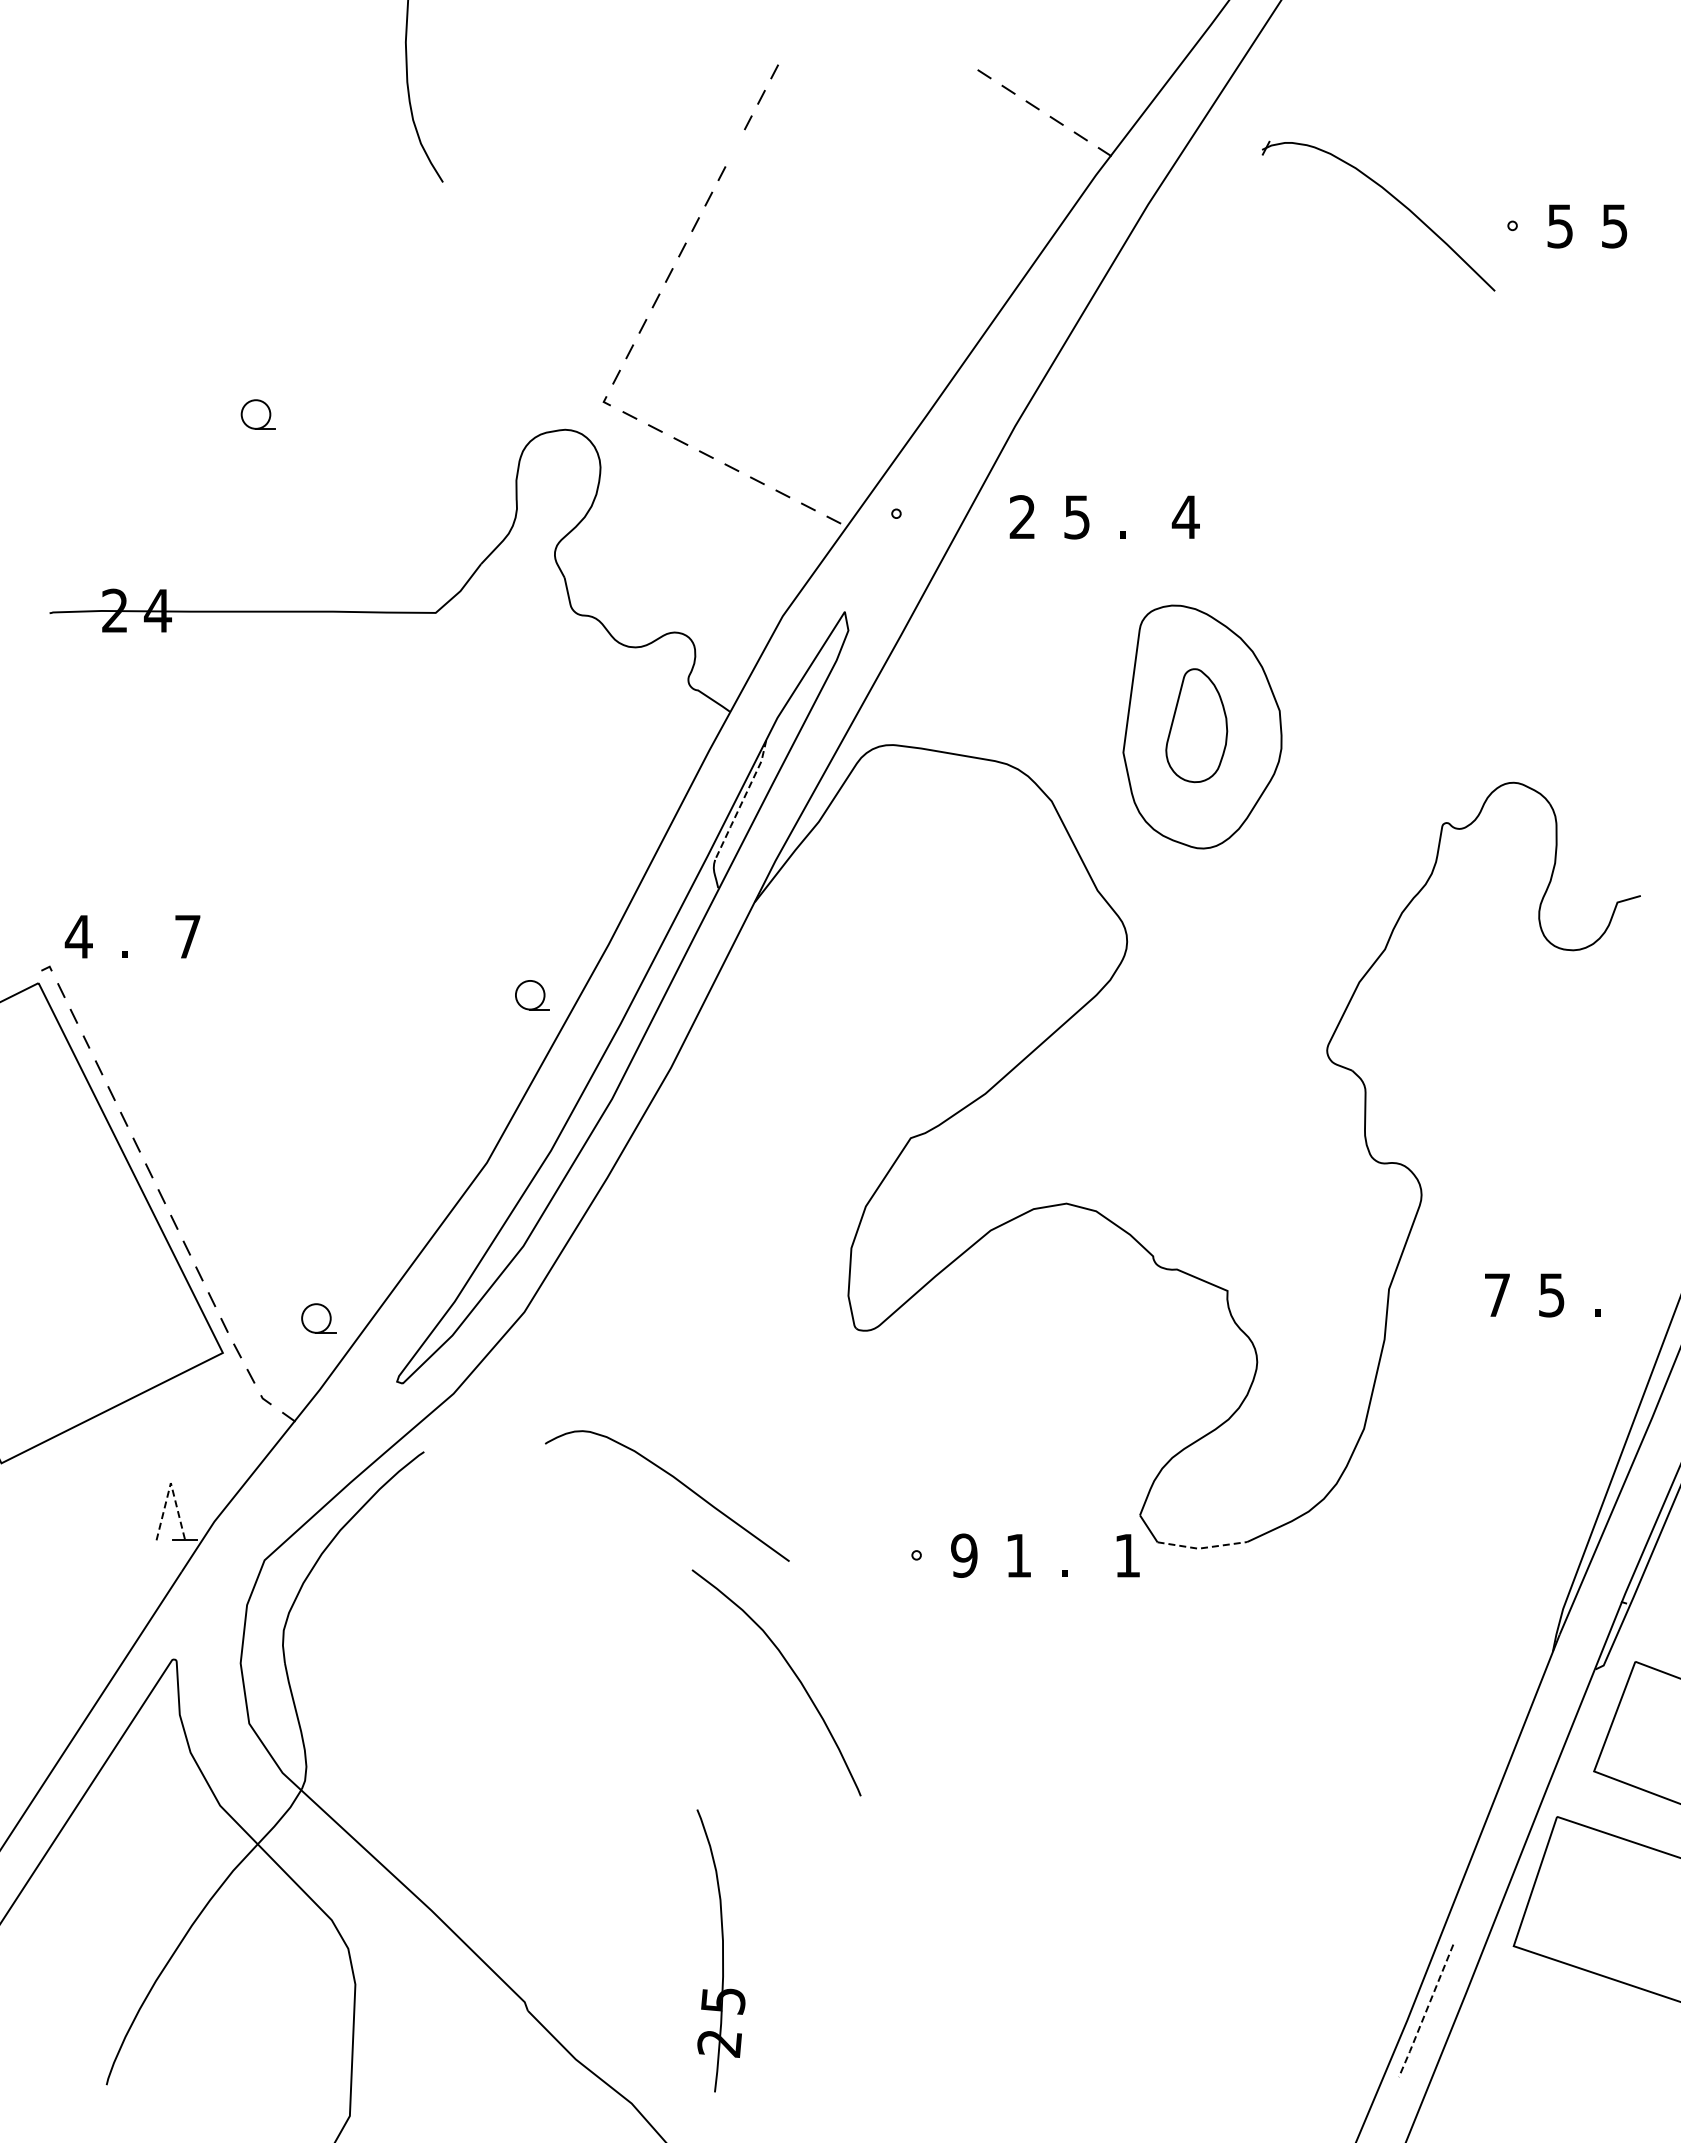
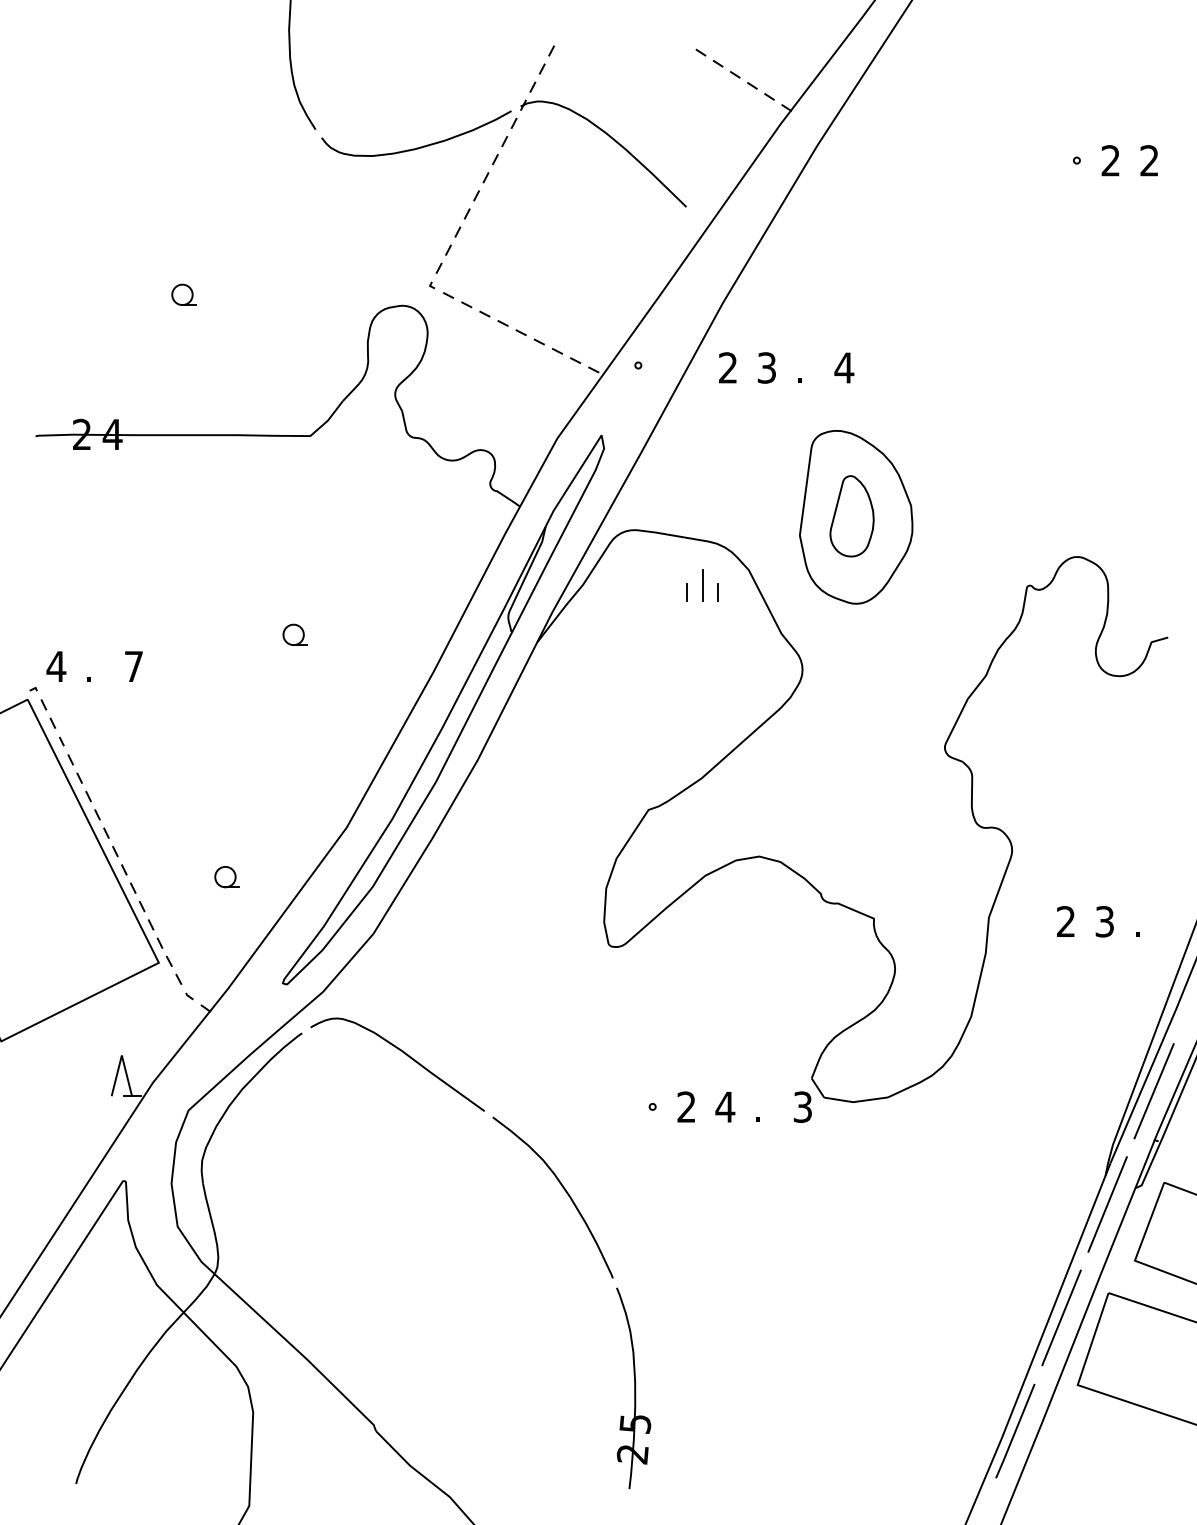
part: (1392, 197) -> (613, 140), moved
curve: (590, 206) -> (420, 146), added
text: (1559, 226) -> (1110, 161), 5 -> 2
text: (1614, 226) -> (1149, 161), 5 -> 2
text: (1076, 516) -> (766, 367), 5 -> 3
line: (742, 801) -> (528, 570), dashed -> solid
line: (986, 822) -> (702, 585), added
line: (965, 832) -> (687, 592), added
line: (1008, 832) -> (718, 592), added
part: (532, 995) -> (295, 635), moved
text: (1496, 1294) -> (1065, 921), 7 -> 2
text: (1551, 1294) -> (1104, 921), 5 -> 3
part: (318, 1318) -> (226, 877), moved
curve: (676, 1480) -> (404, 1053), moved
line: (170, 1483) -> (121, 1055), dashed -> solid
line: (1620, 1533) -> (1153, 1091), added
line: (1202, 1548) -> (856, 1102), dashed -> solid
text: (964, 1555) -> (686, 1107), 9 -> 2
text: (1018, 1555) -> (725, 1107), 1 -> 4
text: (1127, 1555) -> (802, 1107), 1 -> 3
line: (1555, 1692) -> (1107, 1204), added
line: (1491, 1851) -> (1061, 1317), added
part: (720, 1950) -> (633, 1388), moved
line: (1426, 2011) -> (1015, 1431), dashed -> solid

